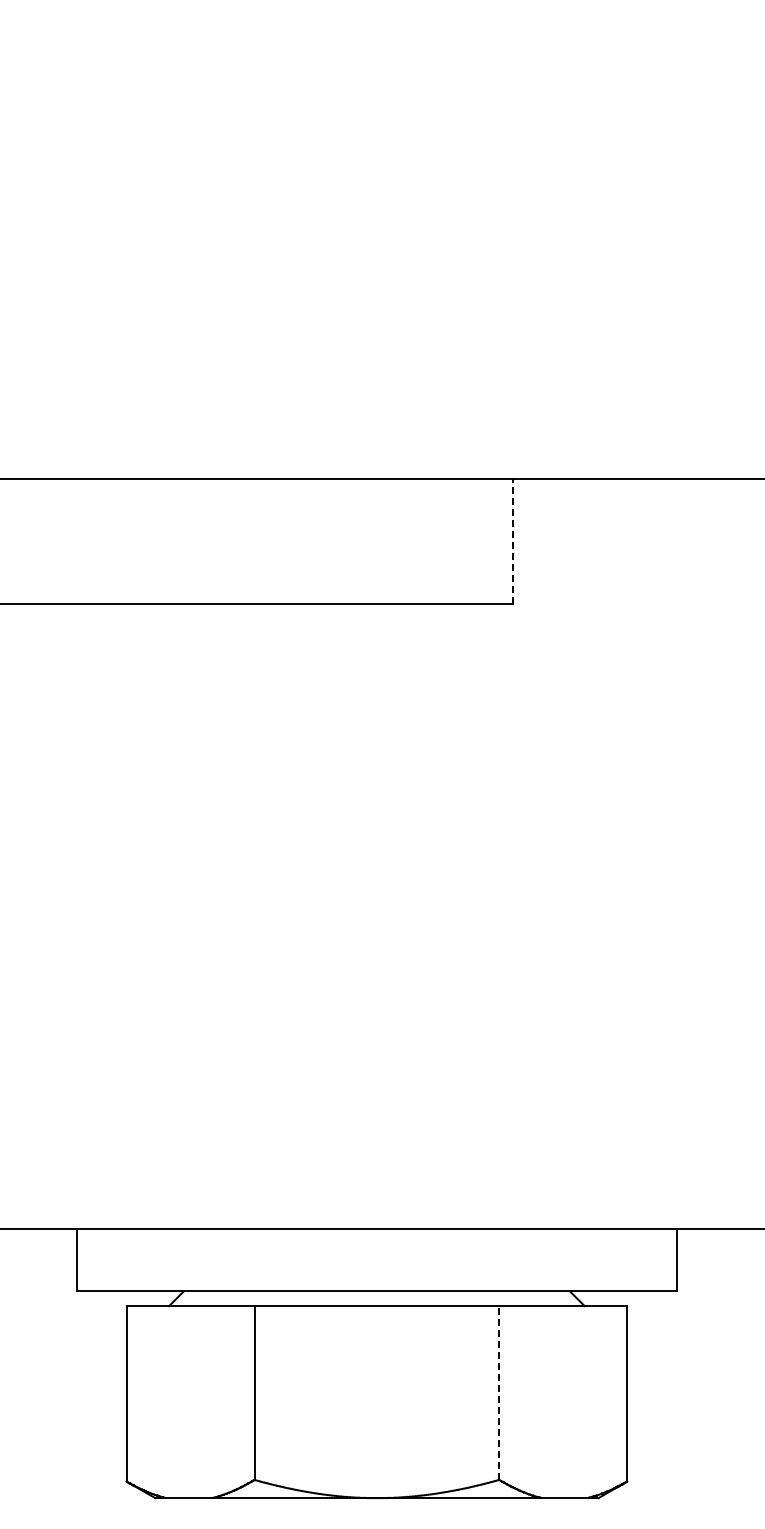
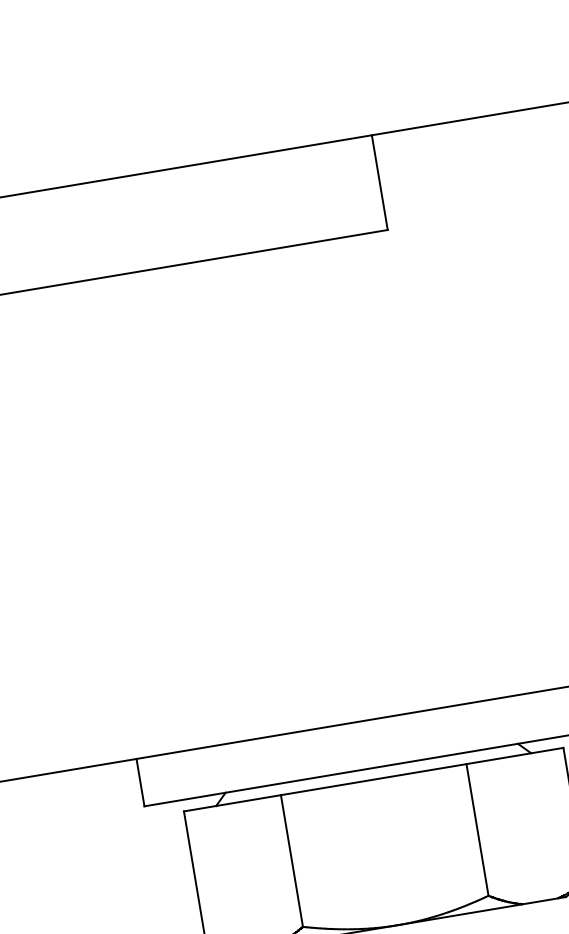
line: (512, 540) -> (379, 182), dashed -> solid
line: (499, 1393) -> (477, 830), dashed -> solid

